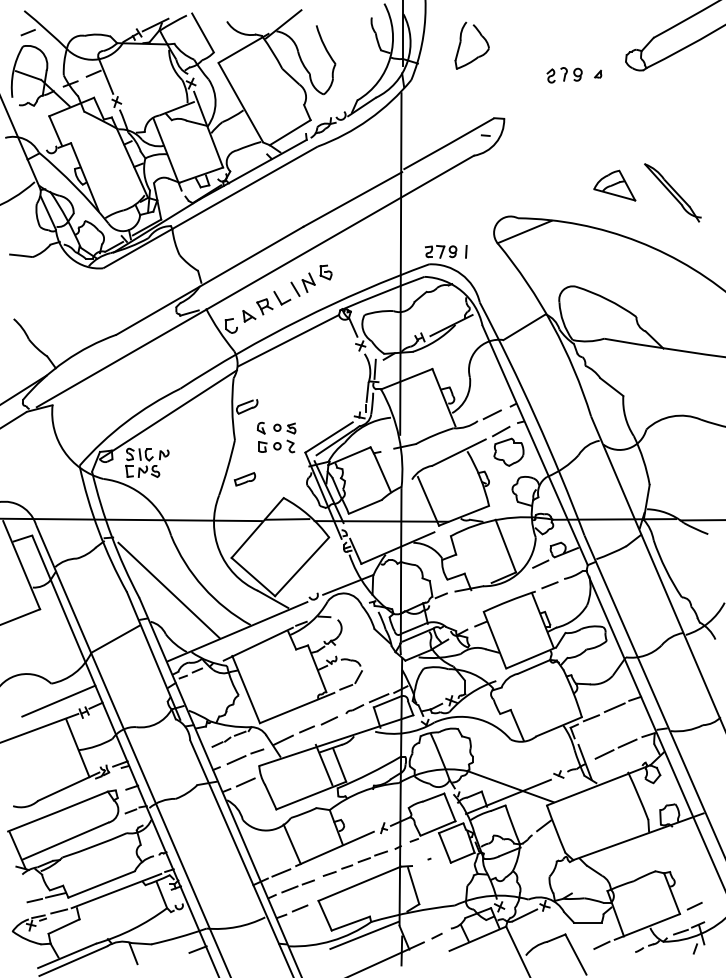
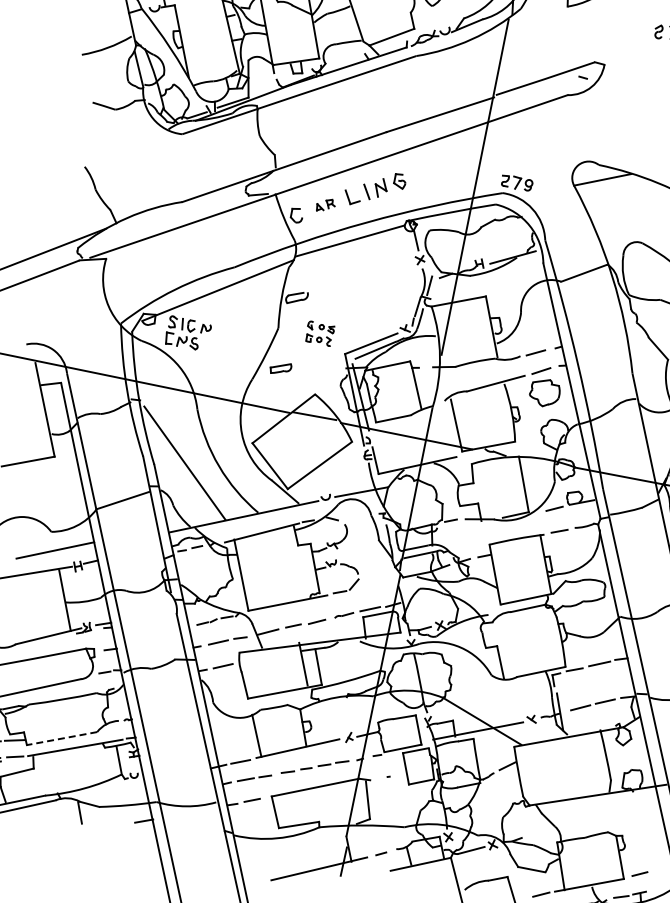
line: (466, 251) -> (541, 187), removed
part: (257, 310) -> (325, 205), size x0.6
part: (276, 437) -> (319, 333), size x0.7
line: (101, 884) -> (61, 738), solid -> dashed
line: (364, 934) -> (310, 838), removed

